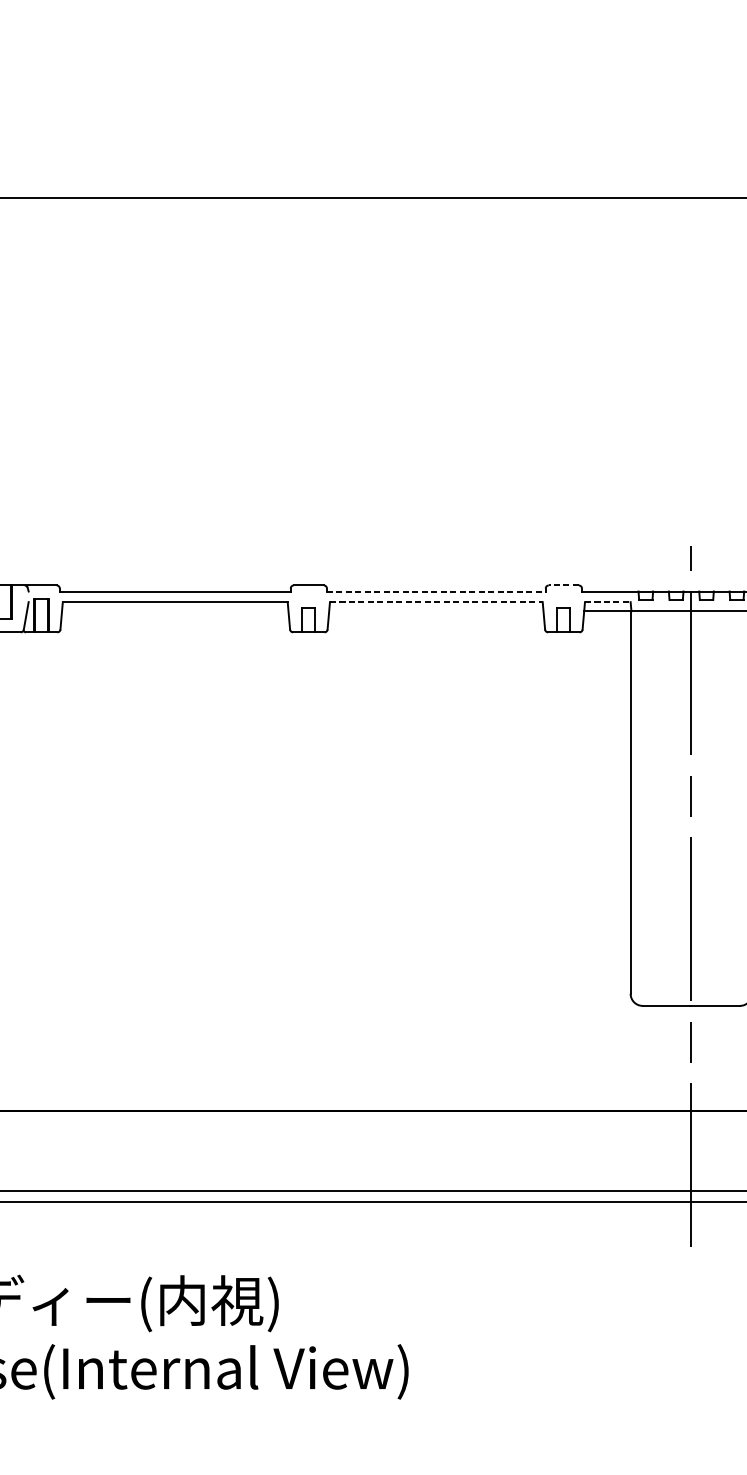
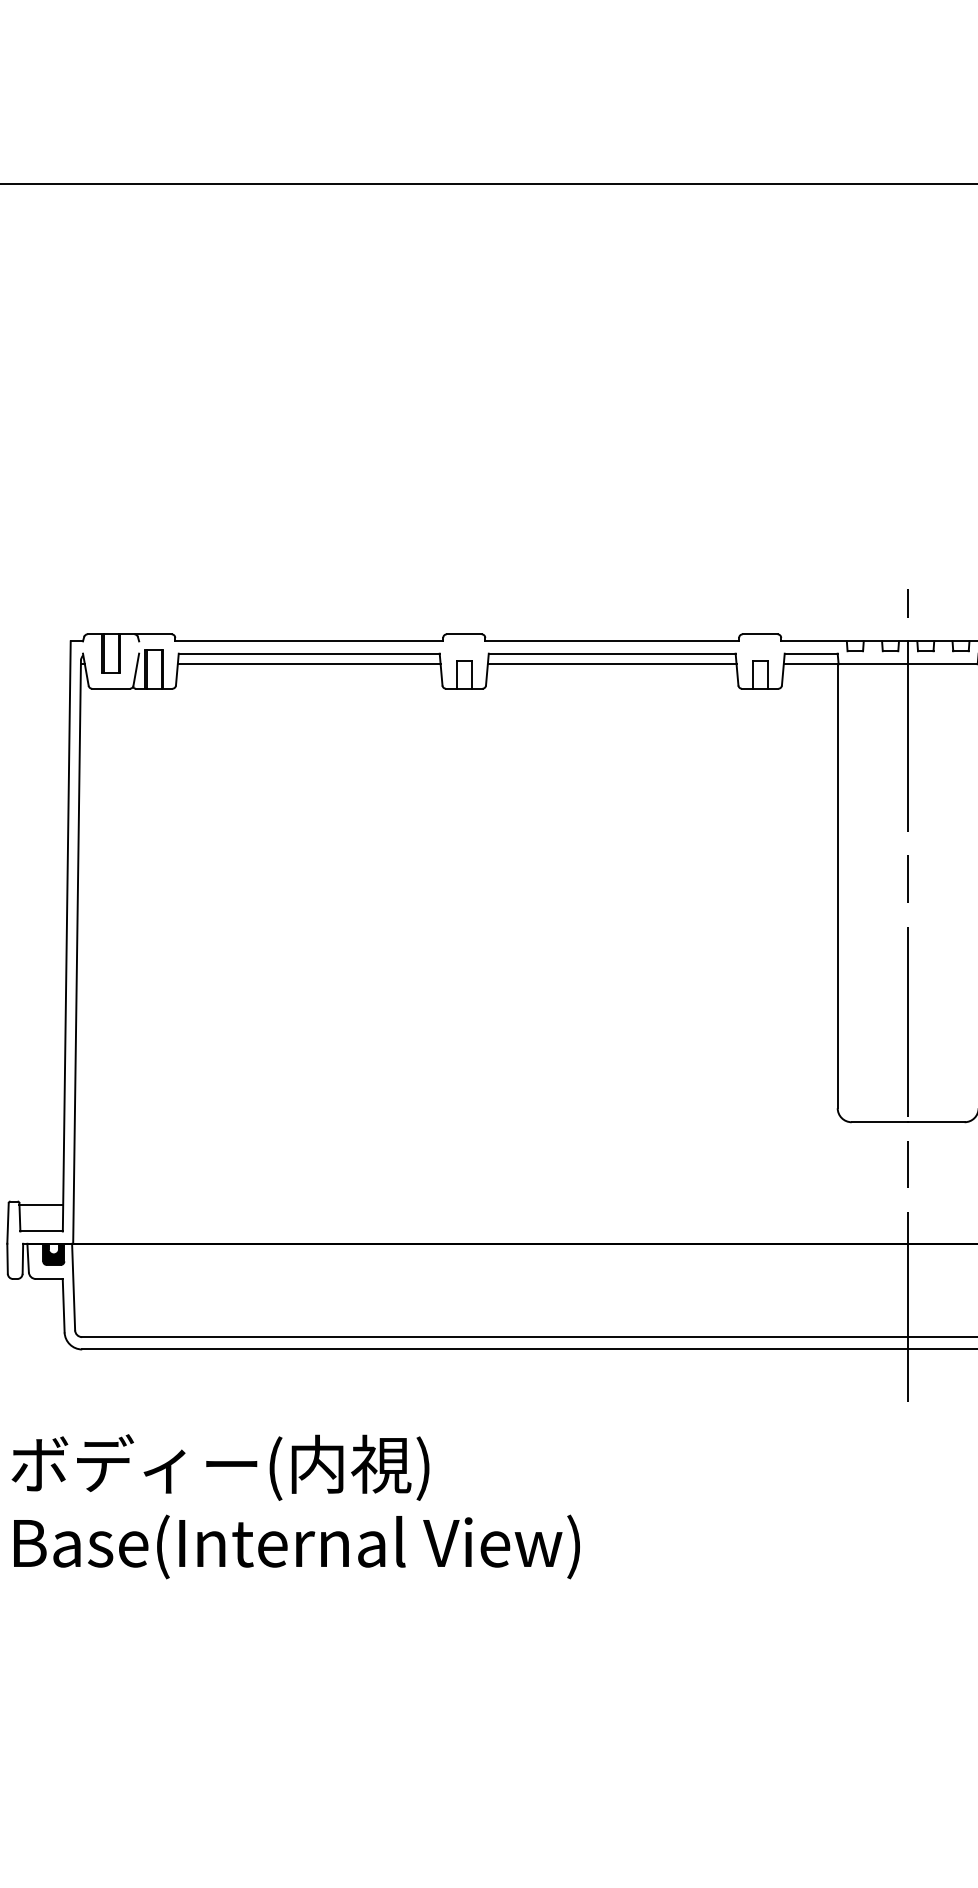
line: (564, 585) -> (760, 634), dashed -> solid
line: (436, 591) -> (612, 641), dashed -> solid
line: (436, 601) -> (612, 653), dashed -> solid
line: (608, 601) -> (811, 653), dashed -> solid
line: (174, 611) -> (308, 664), added
line: (435, 611) -> (611, 664), added

